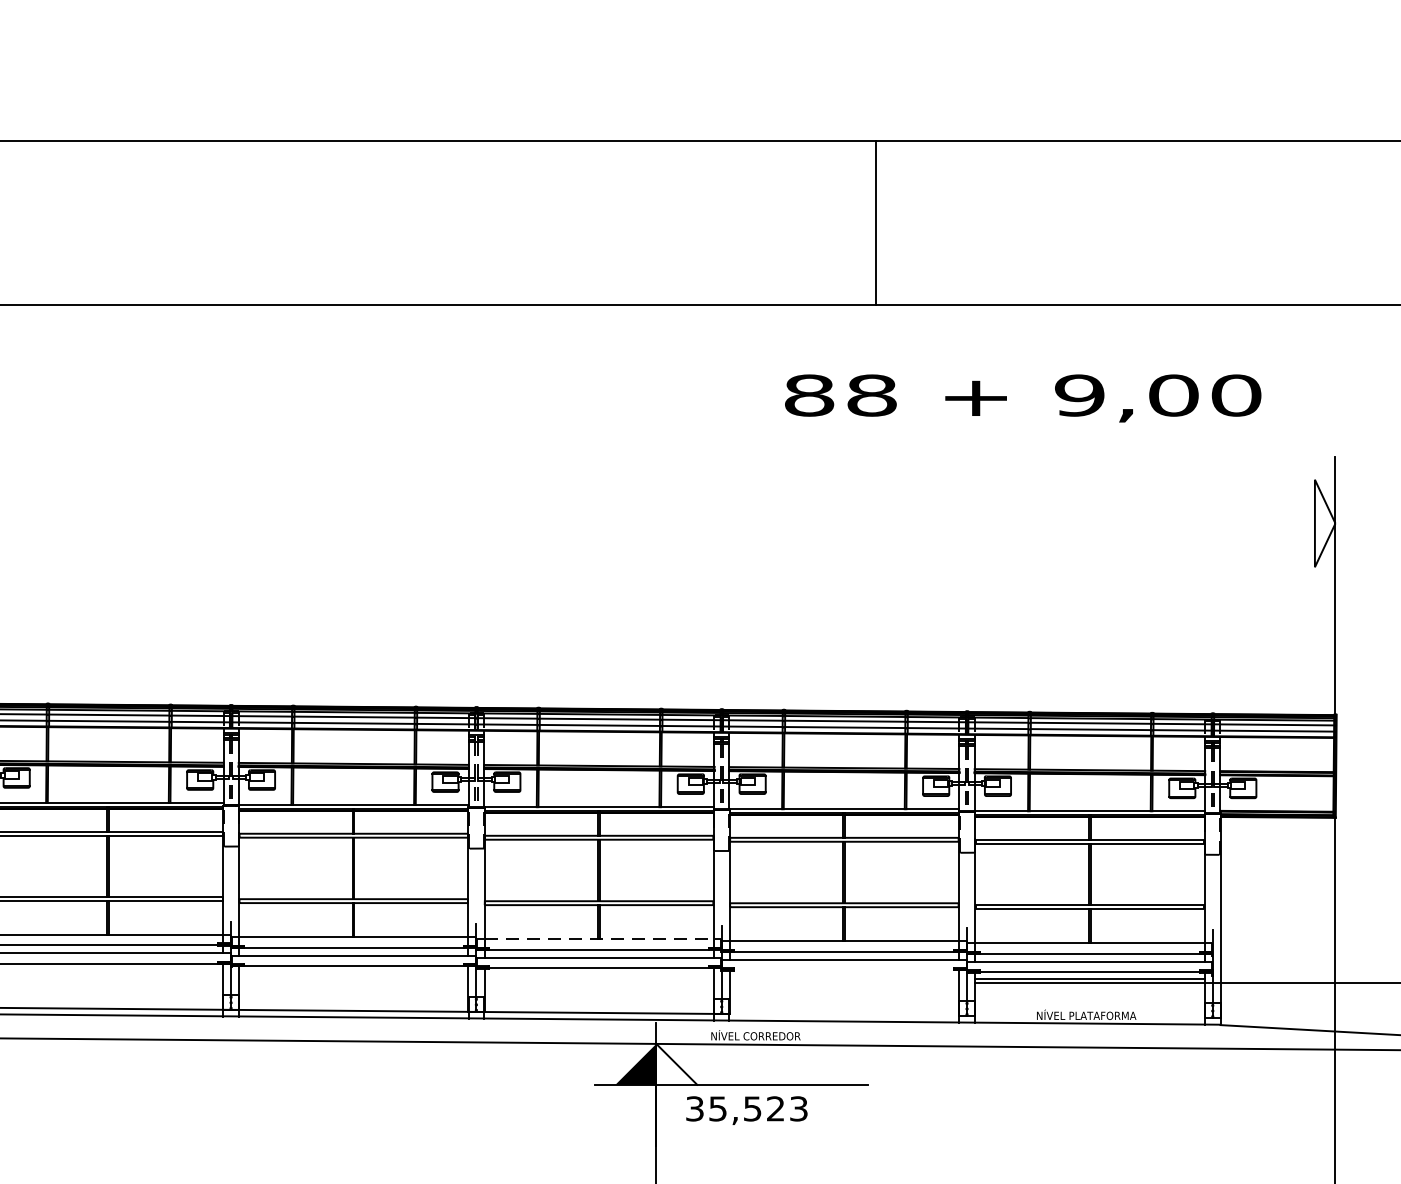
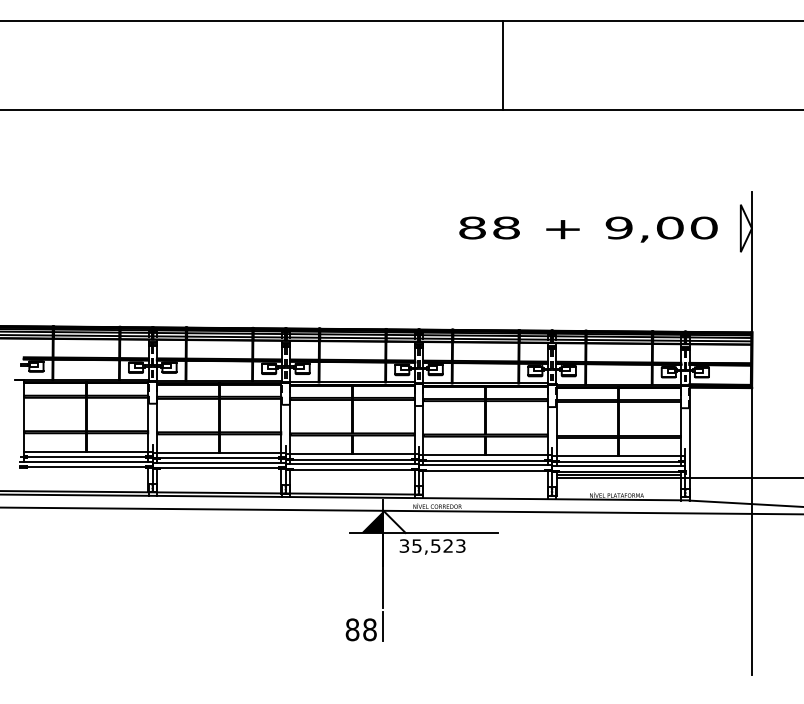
text: (1023, 398) -> (588, 229), moved
line: (599, 938) -> (352, 453), dashed -> solid
line: (844, 969) -> (485, 470), added

